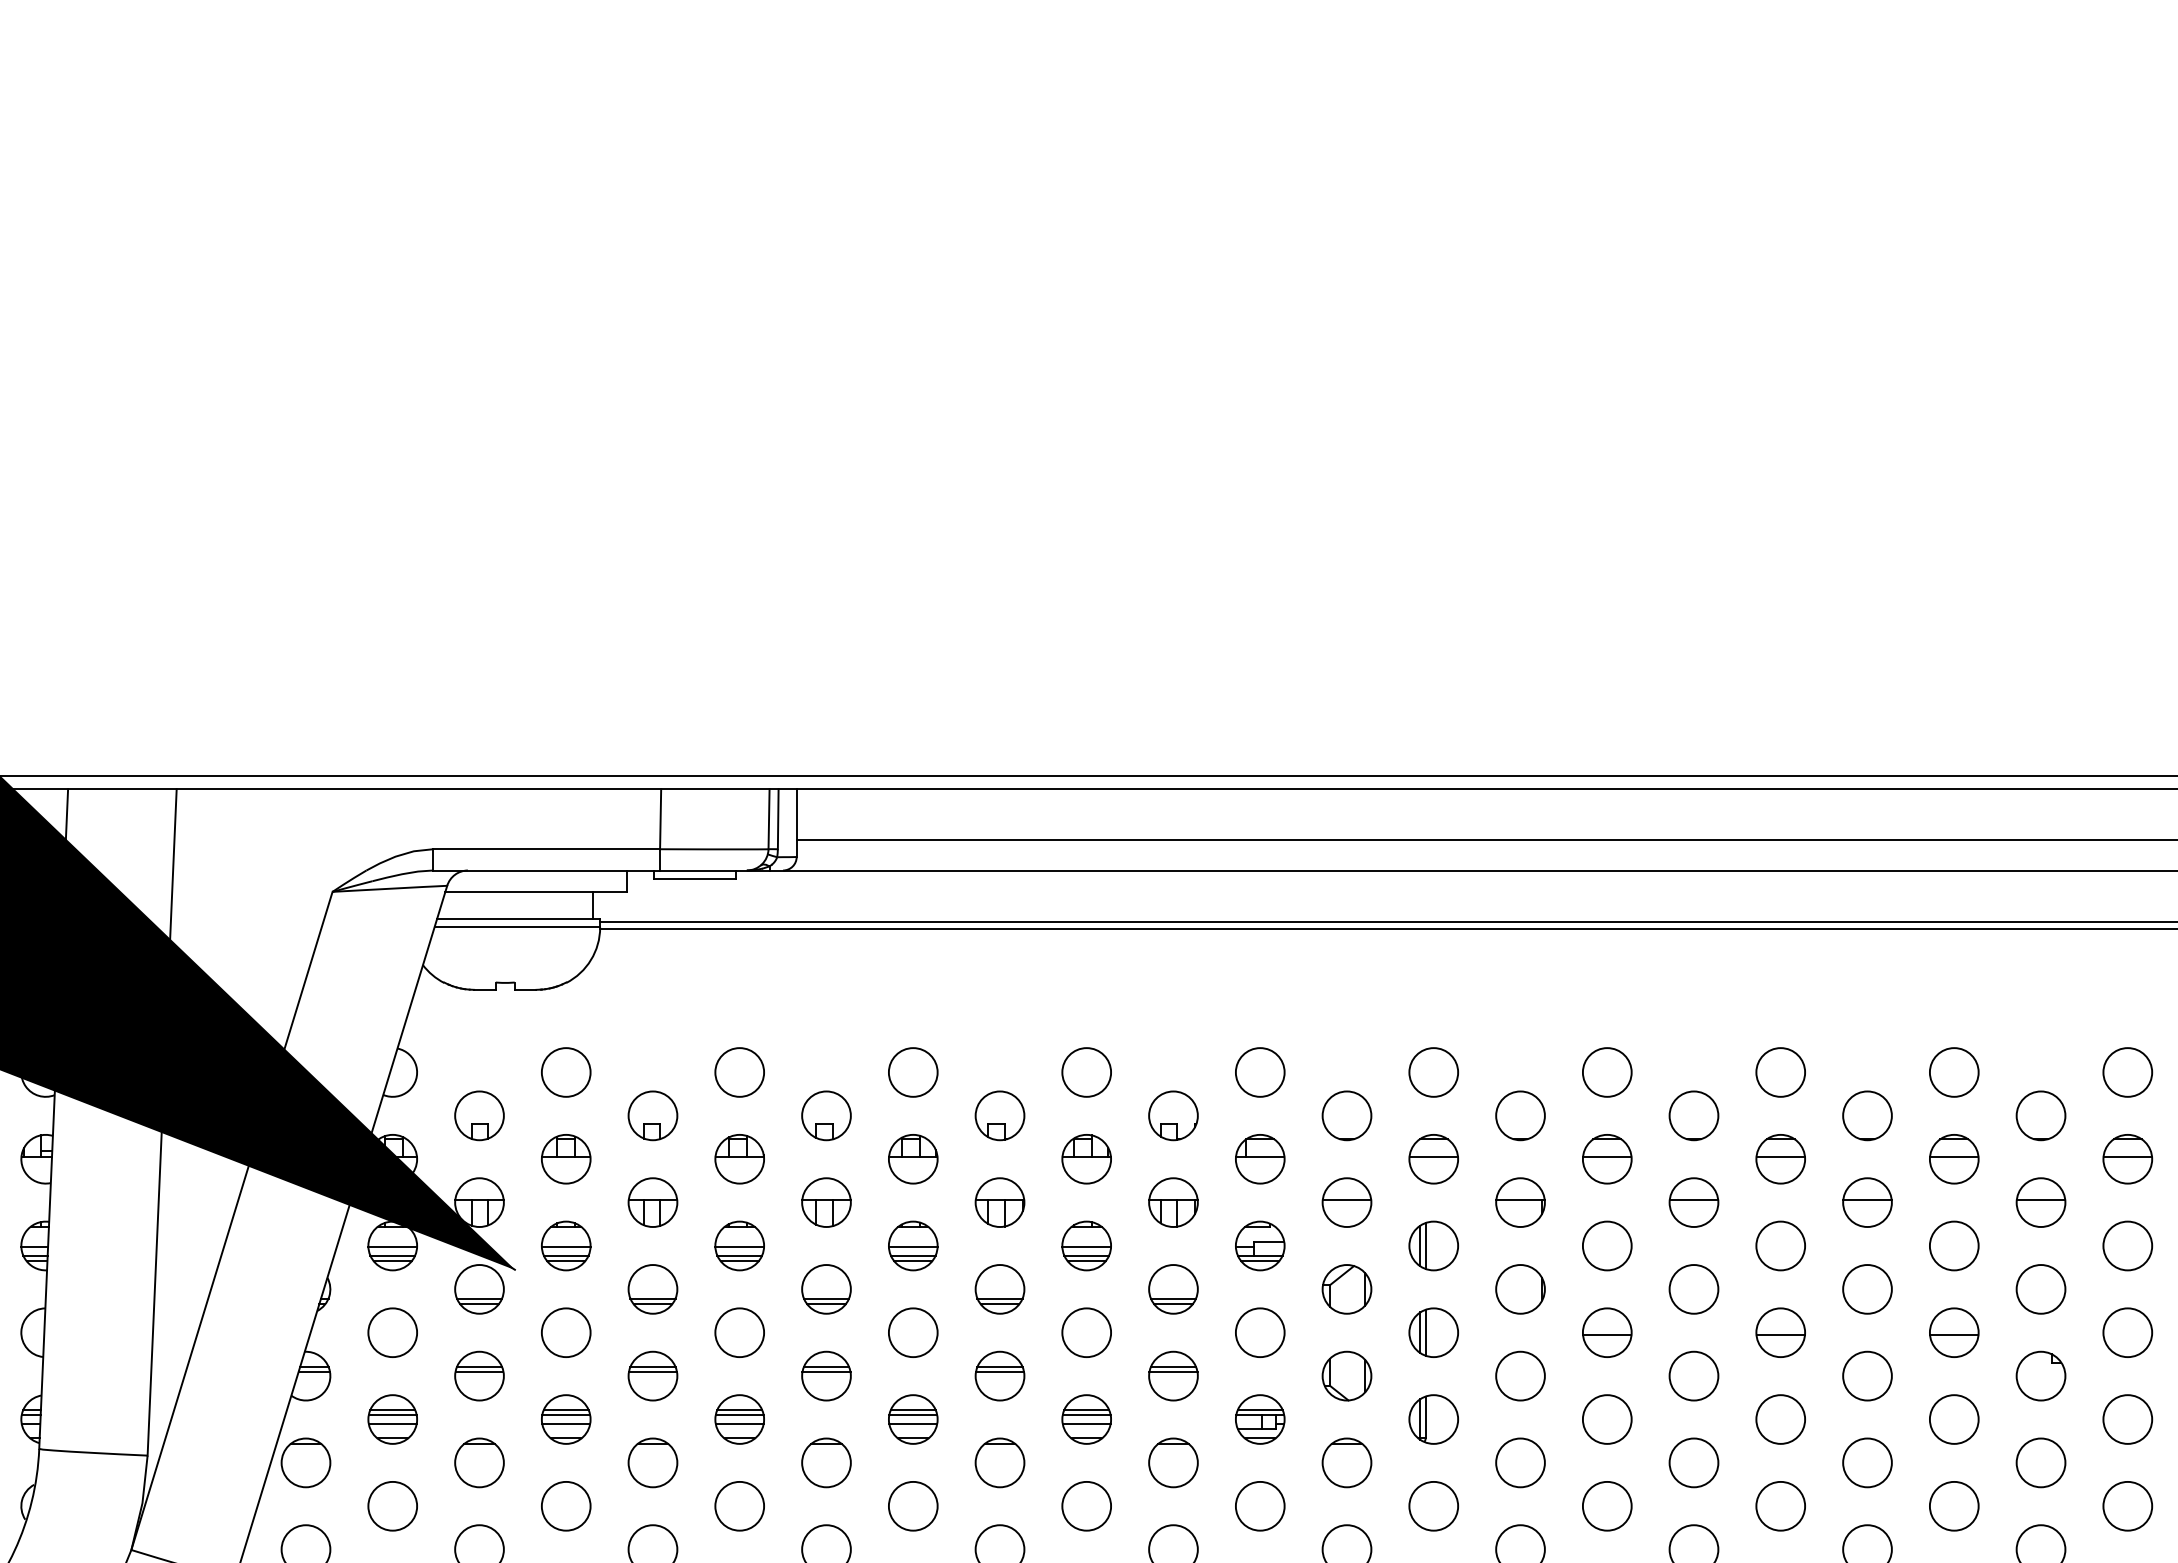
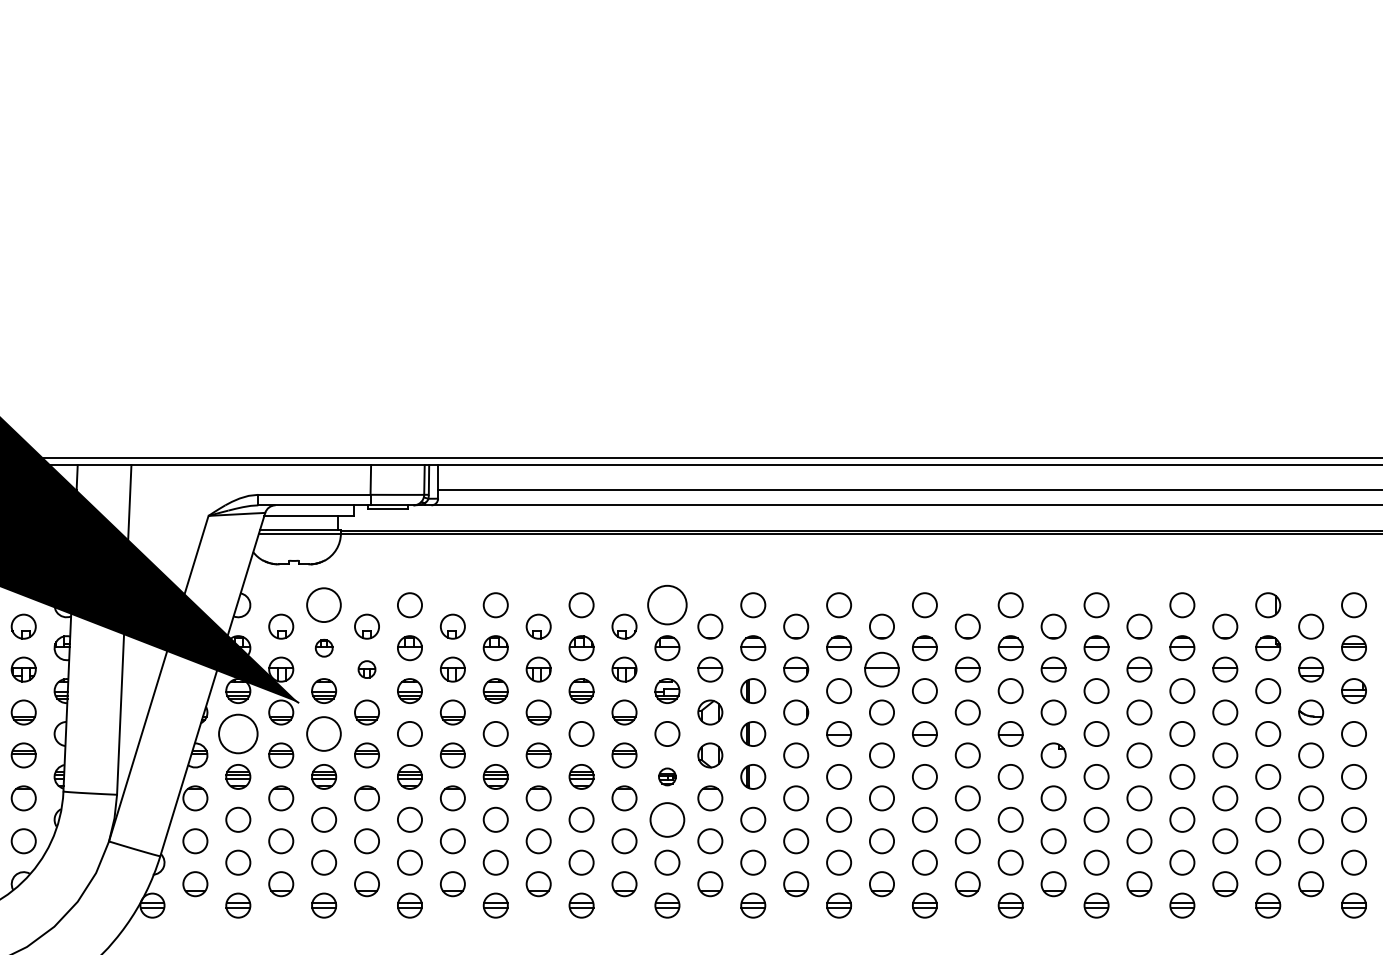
circle: (566, 1072) -> (324, 605), size x1.4
circle: (1260, 1072) -> (667, 605), size x1.6
part: (566, 1159) -> (324, 648), size x0.7
part: (651, 1202) -> (366, 669), size x0.7
part: (1692, 1202) -> (881, 669), size x1.4
circle: (393, 1331) -> (238, 733), size x1.6
circle: (566, 1331) -> (324, 733), size x1.4
part: (1260, 1418) -> (667, 776), size x0.7
circle: (1260, 1505) -> (667, 819), size x1.4

